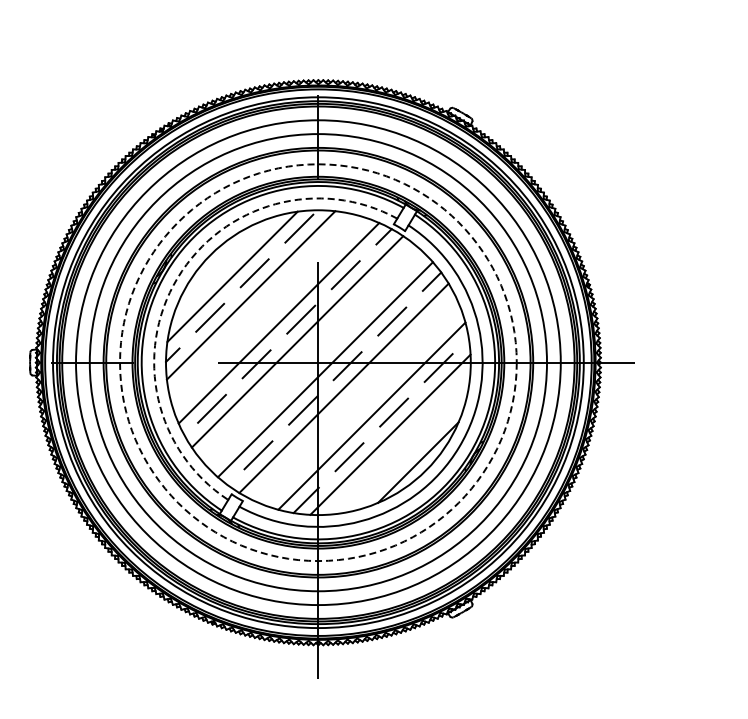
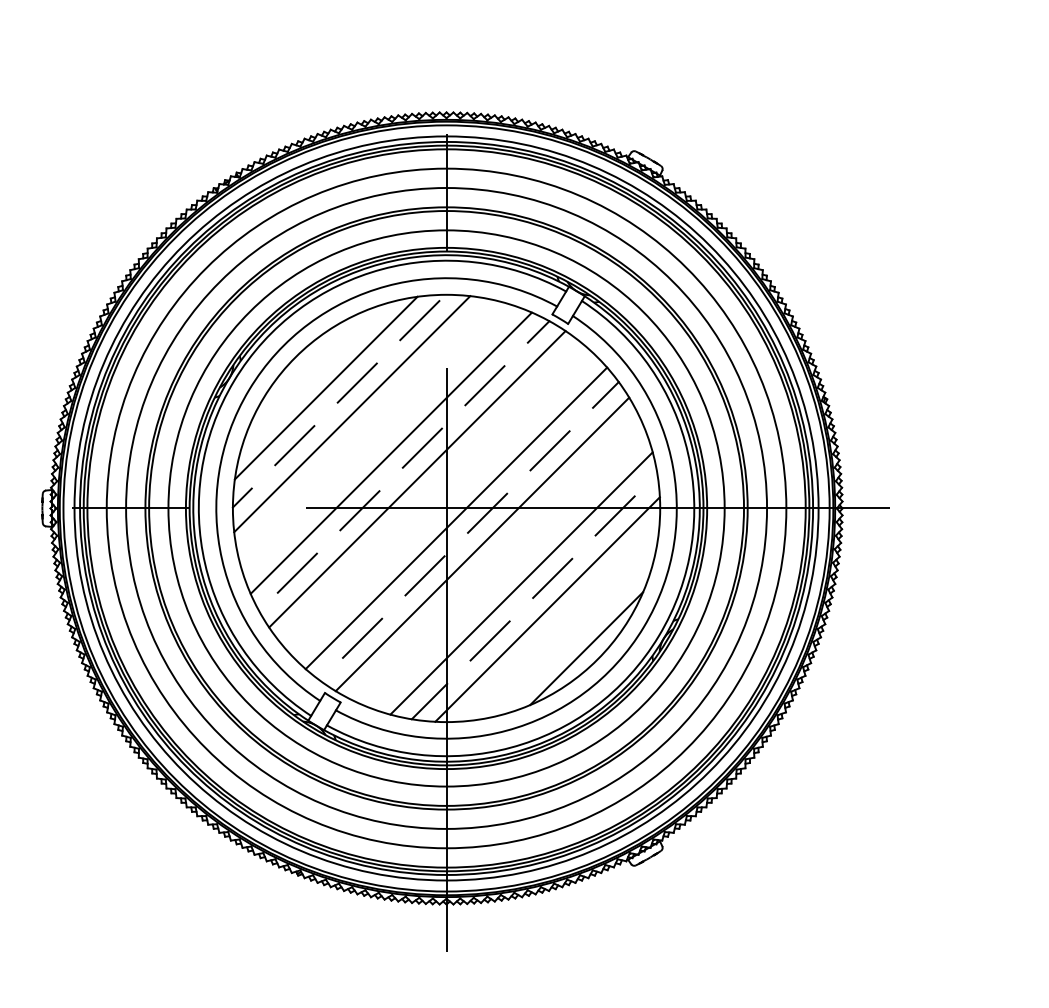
arc: (177, 278) -> (249, 390), dashed -> solid
circle: (318, 362) -> (446, 508), dashed -> solid

